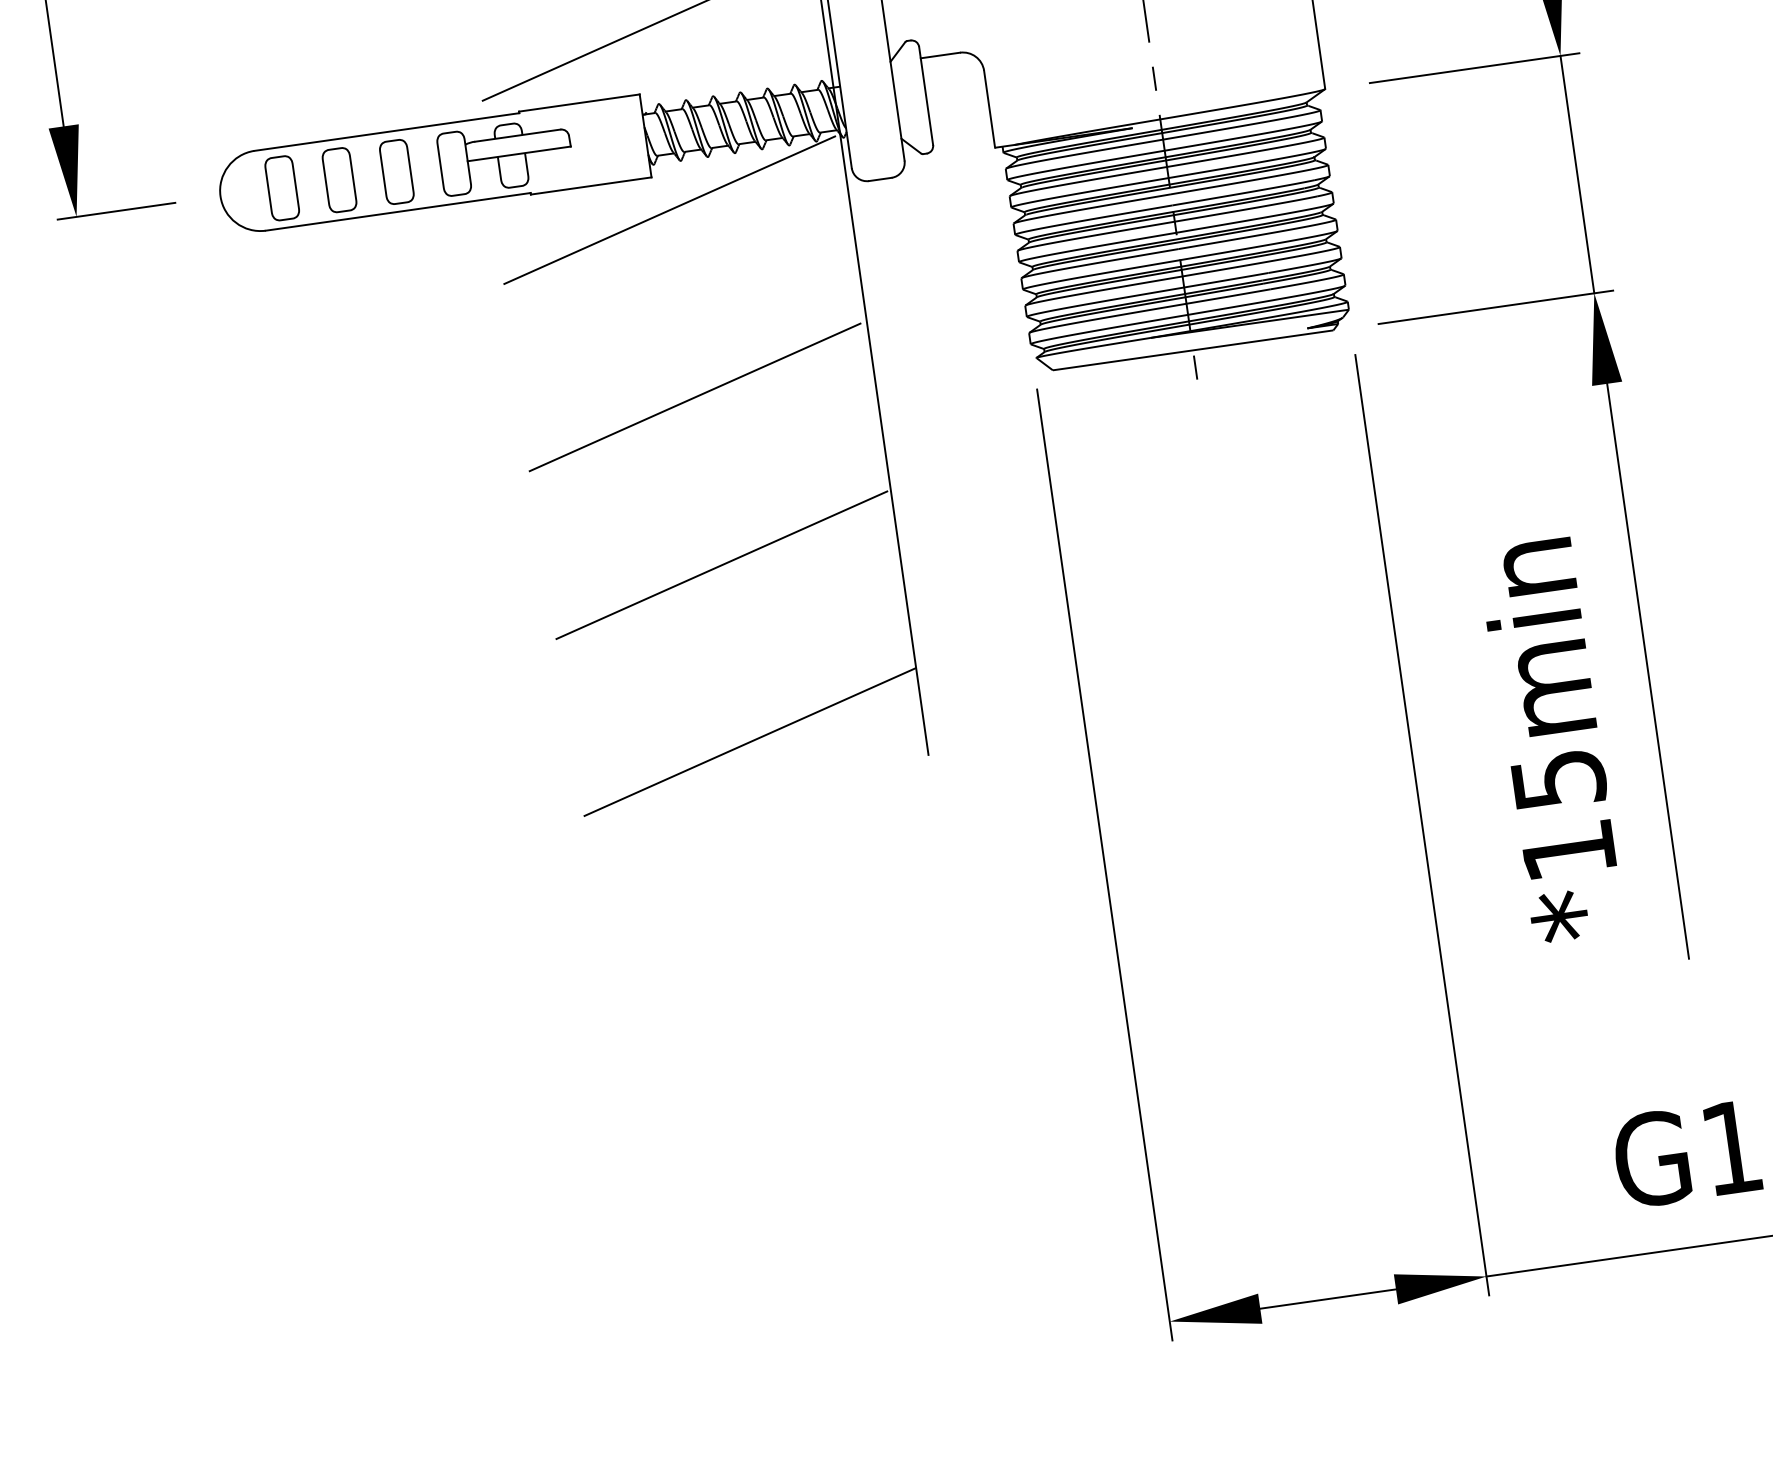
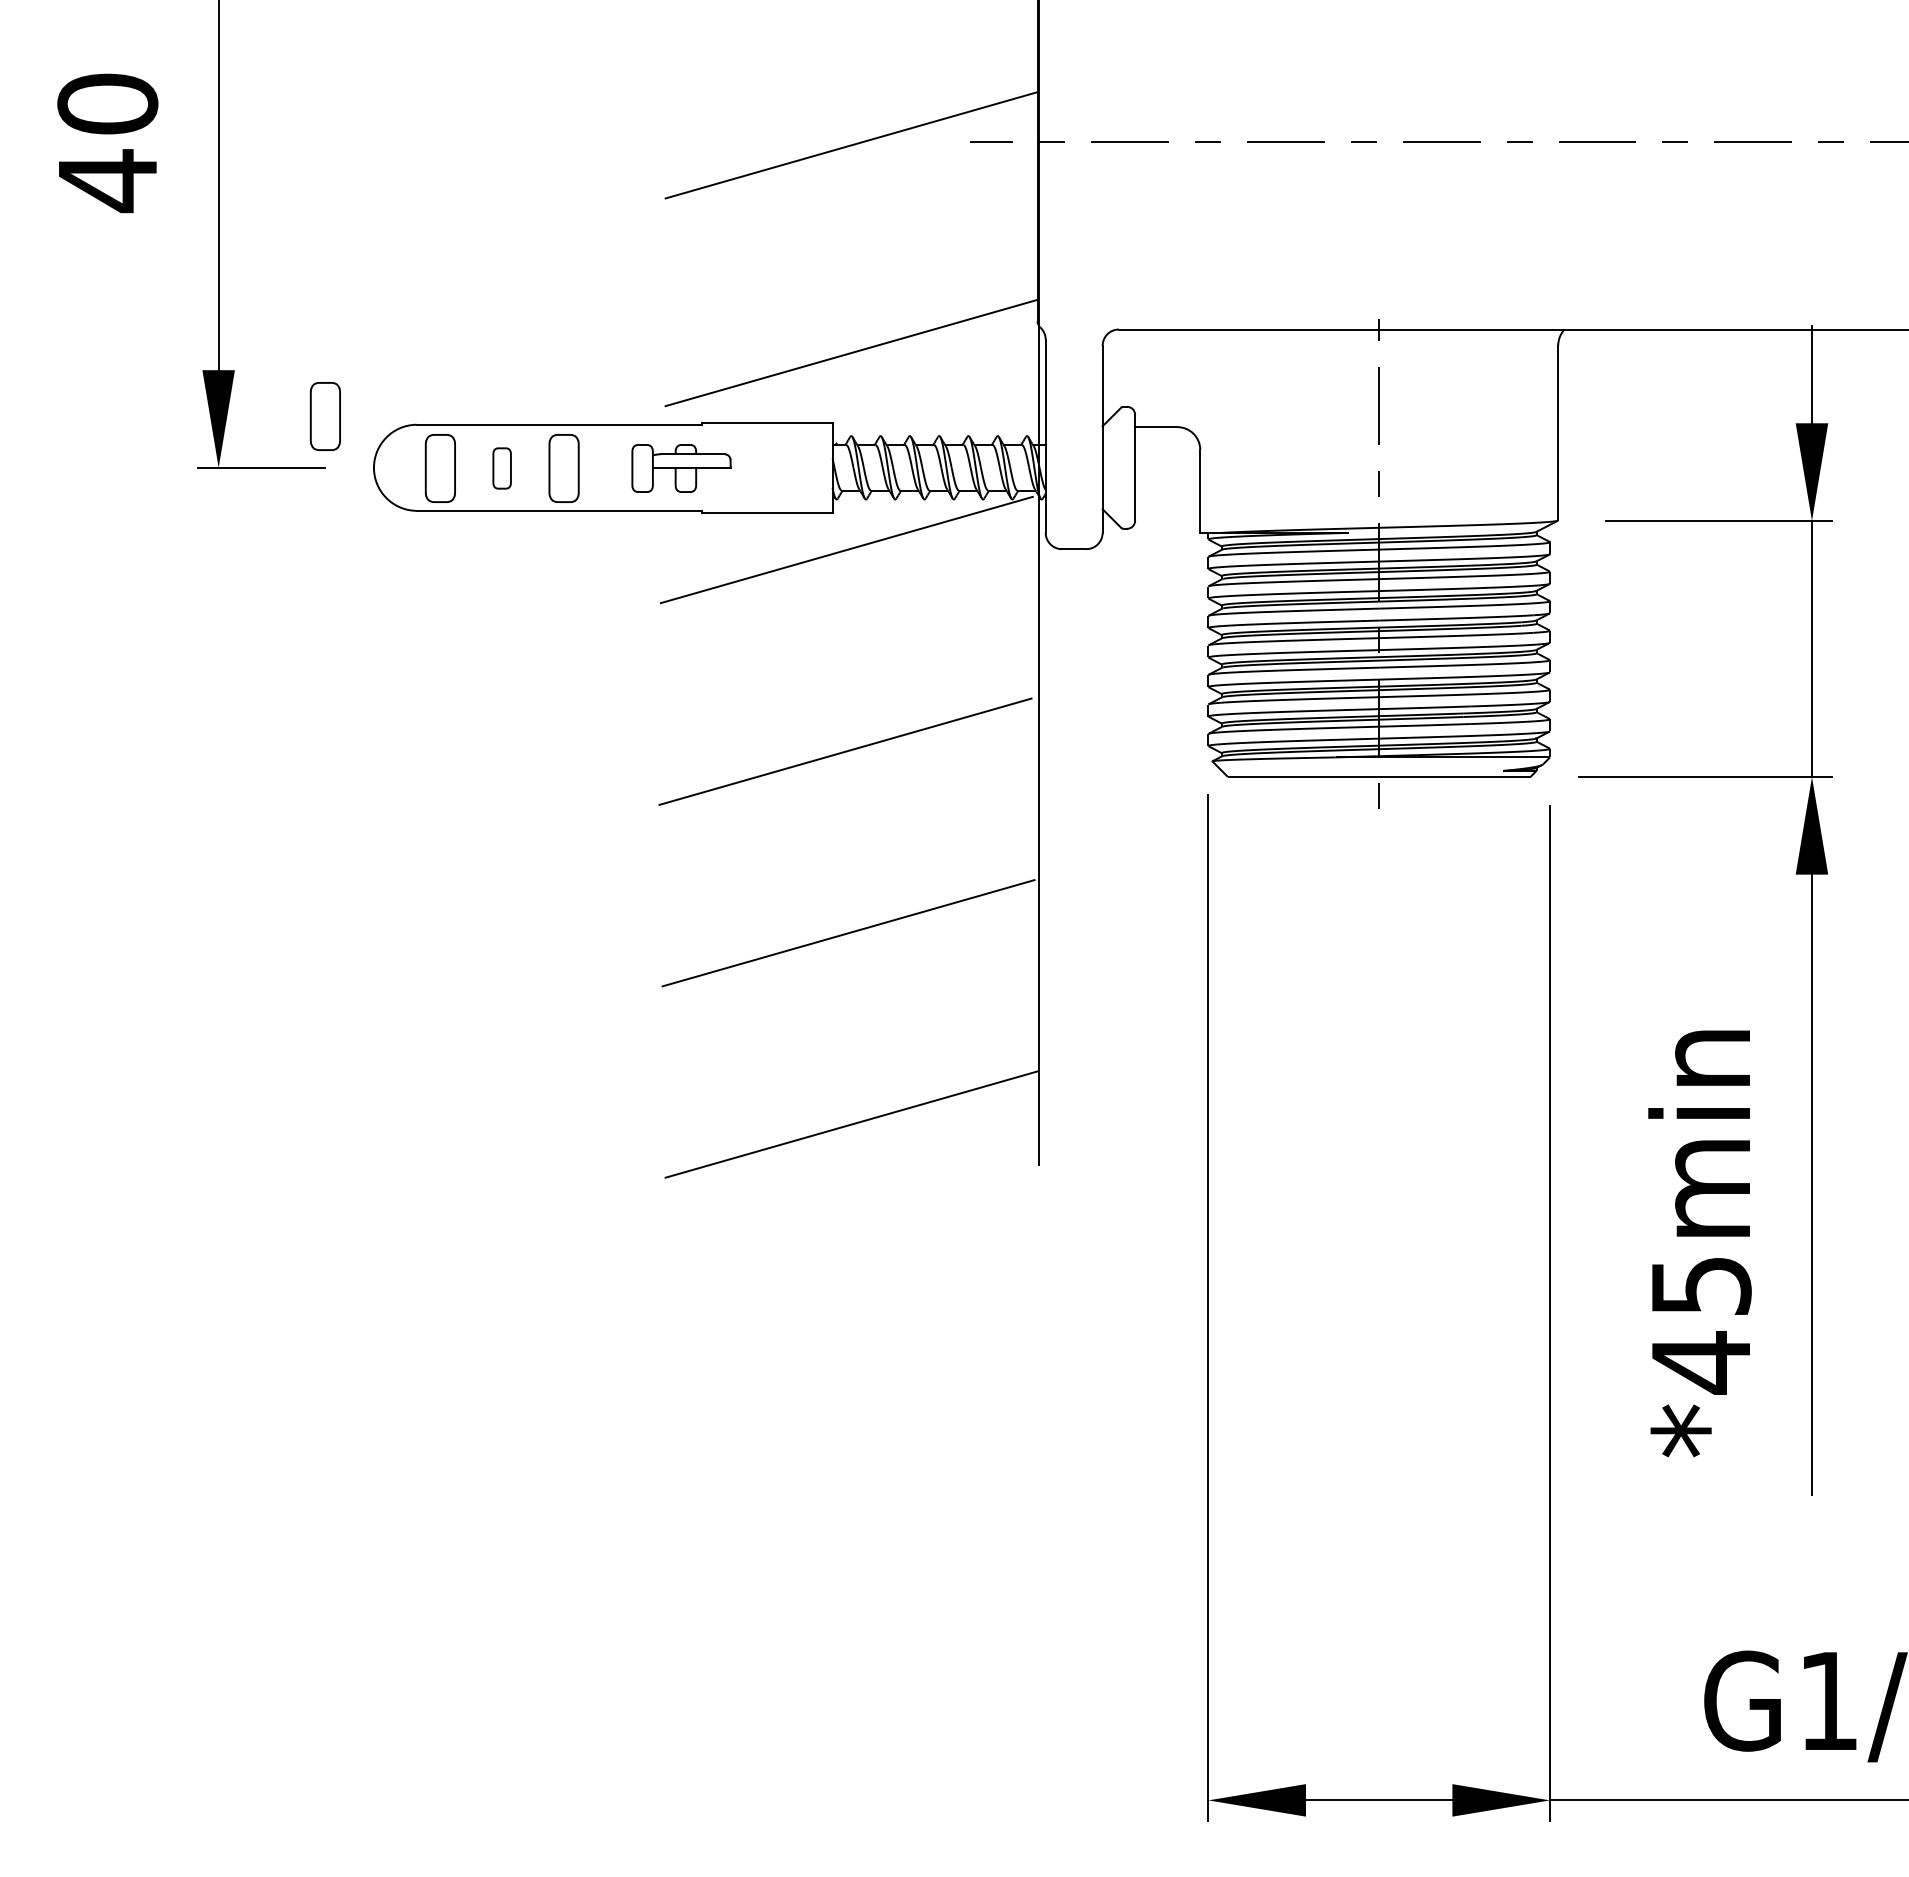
part: (167, 155) -> (324, 416), added
part: (505, 156) -> (681, 468), size x0.7
part: (338, 180) -> (501, 468), size x0.6
text: (1568, 850) -> (1700, 1362), *15min -> *45min

